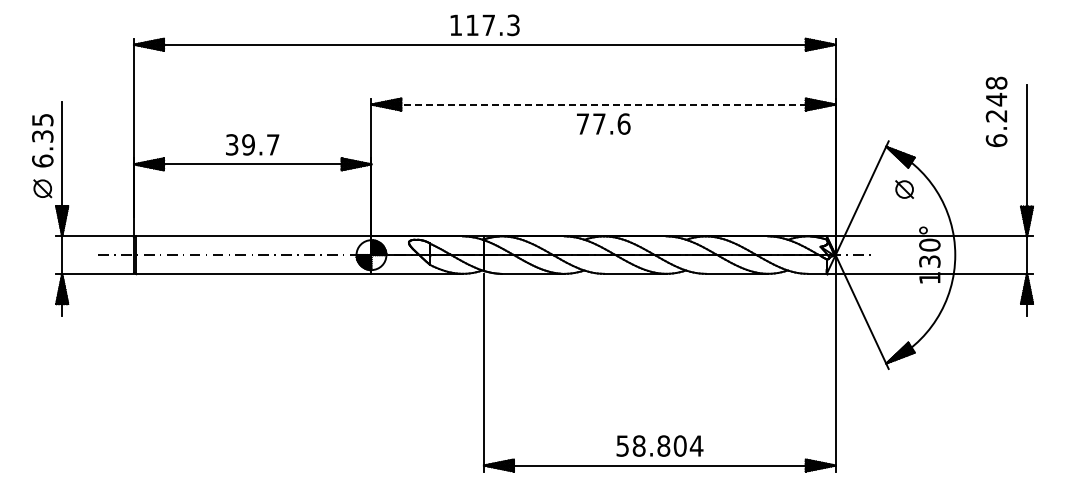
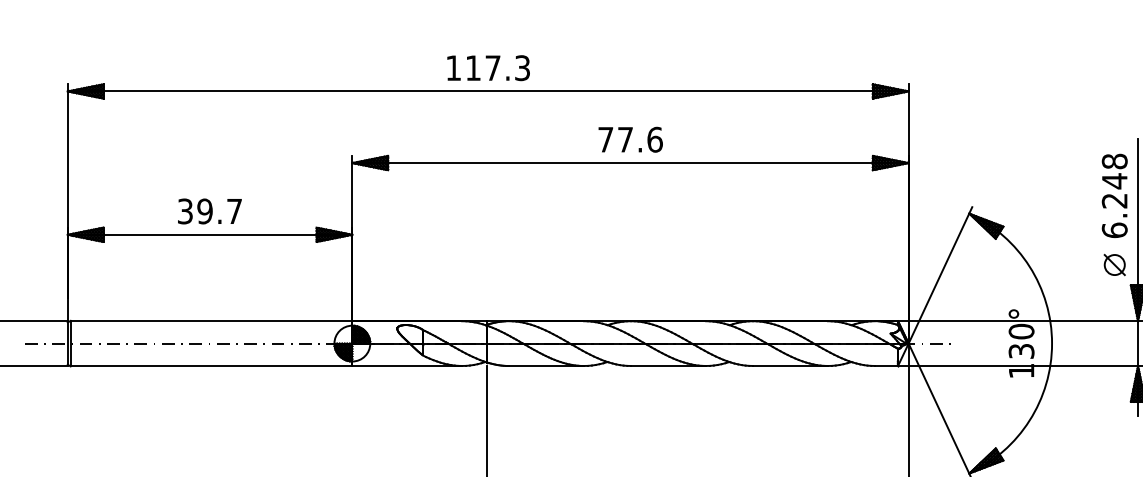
line: (604, 104) -> (631, 163), dashed -> solid
text: (996, 111) -> (1114, 195), moved
text: (603, 123) -> (630, 139), moved
part: (904, 189) -> (1114, 264), moved

